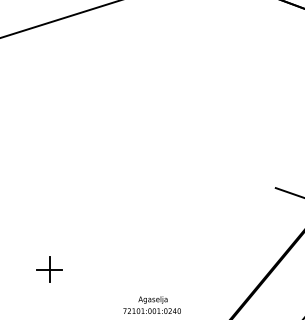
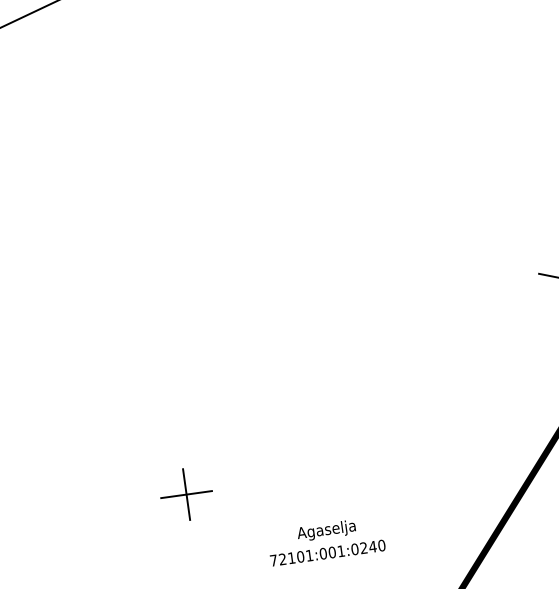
part: (49, 269) -> (186, 494), moved

